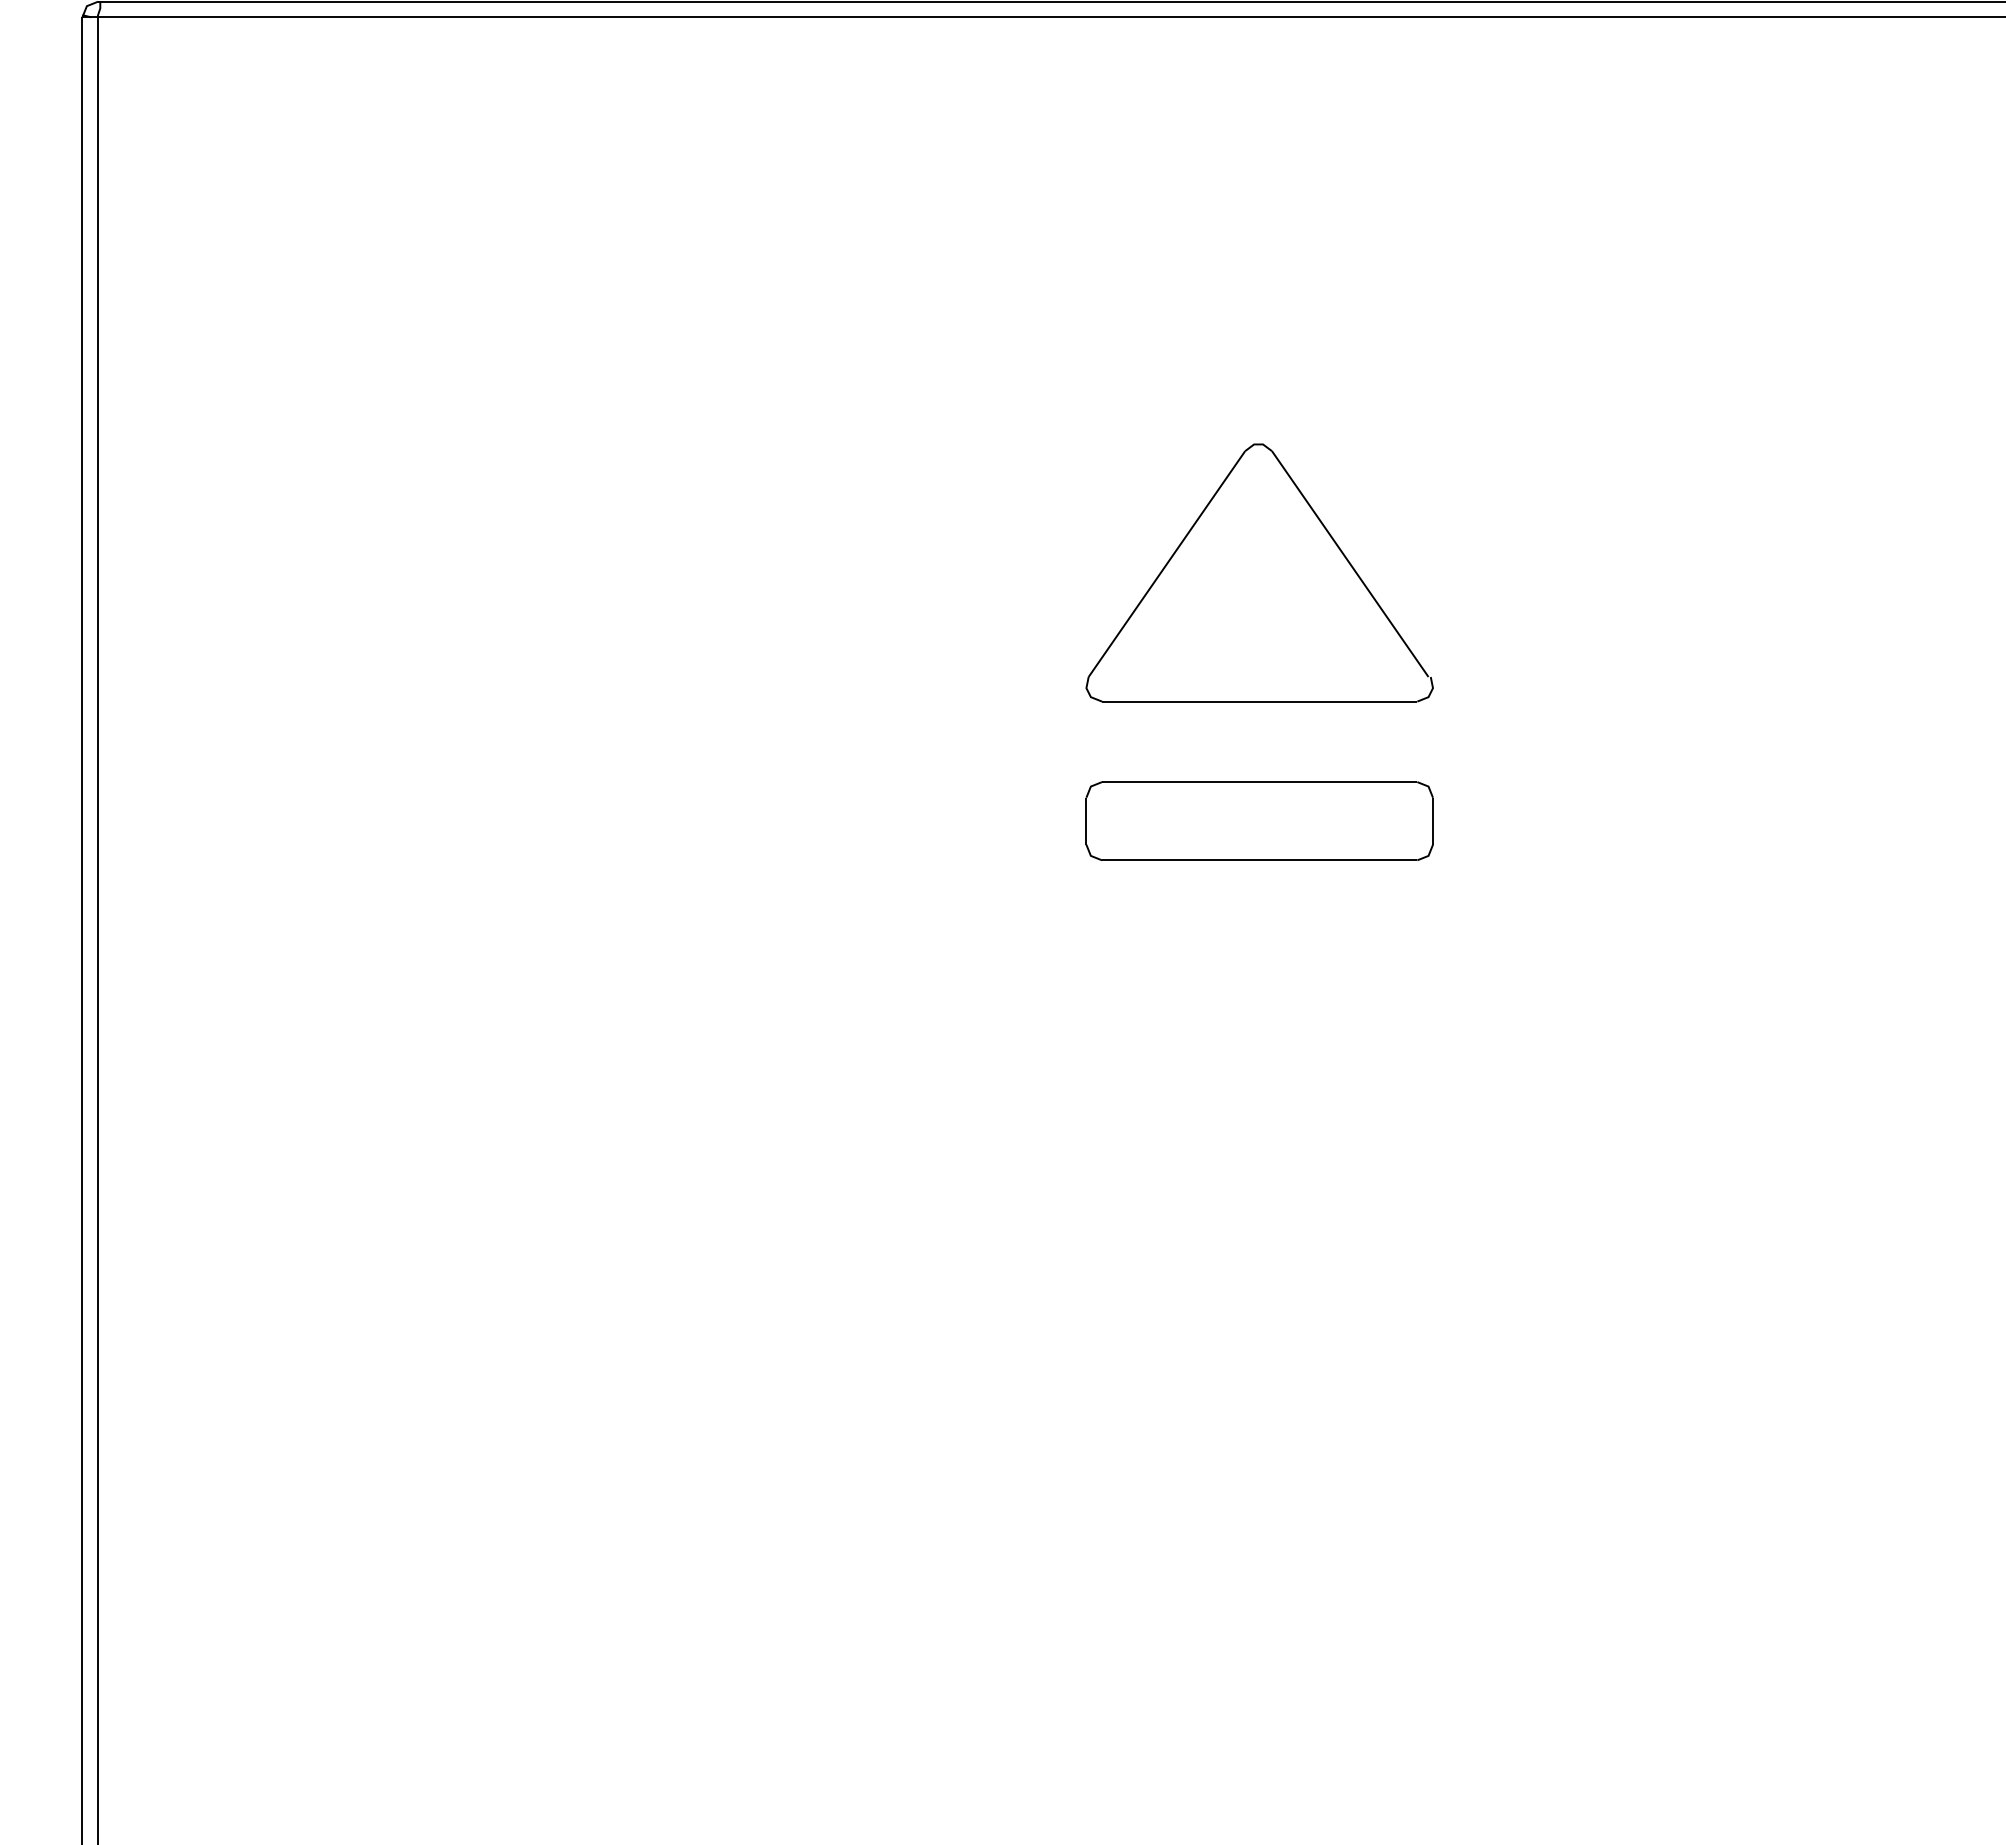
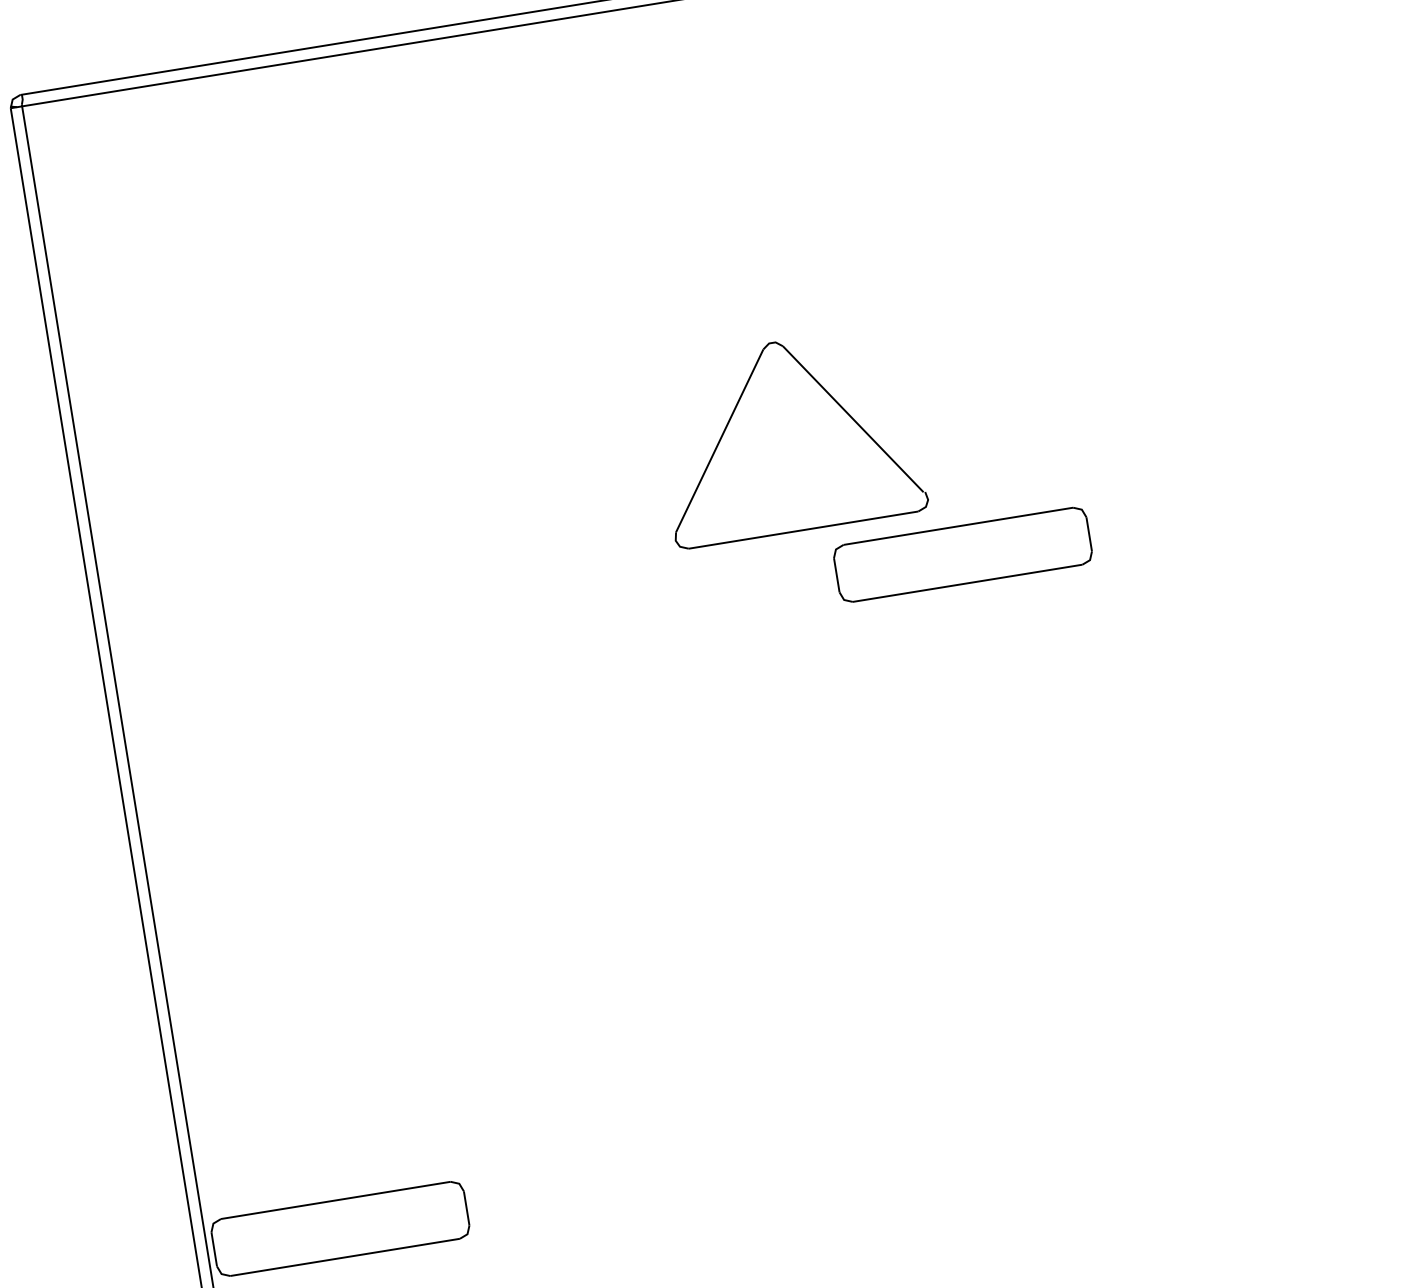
part: (1325, 530) -> (831, 397), moved
part: (280, 1587) -> (340, 1228), added

